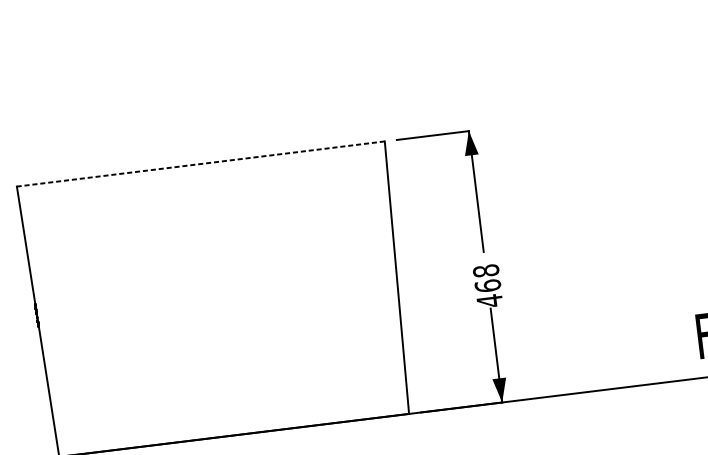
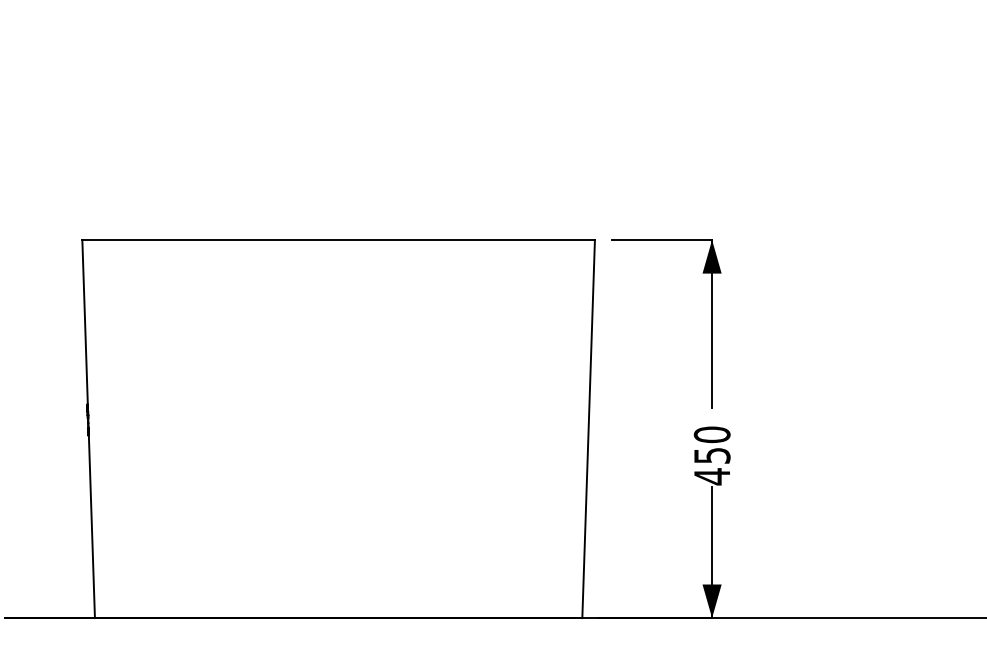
line: (200, 163) -> (338, 239), dashed -> solid
text: (486, 277) -> (711, 444), 468 -> 450

